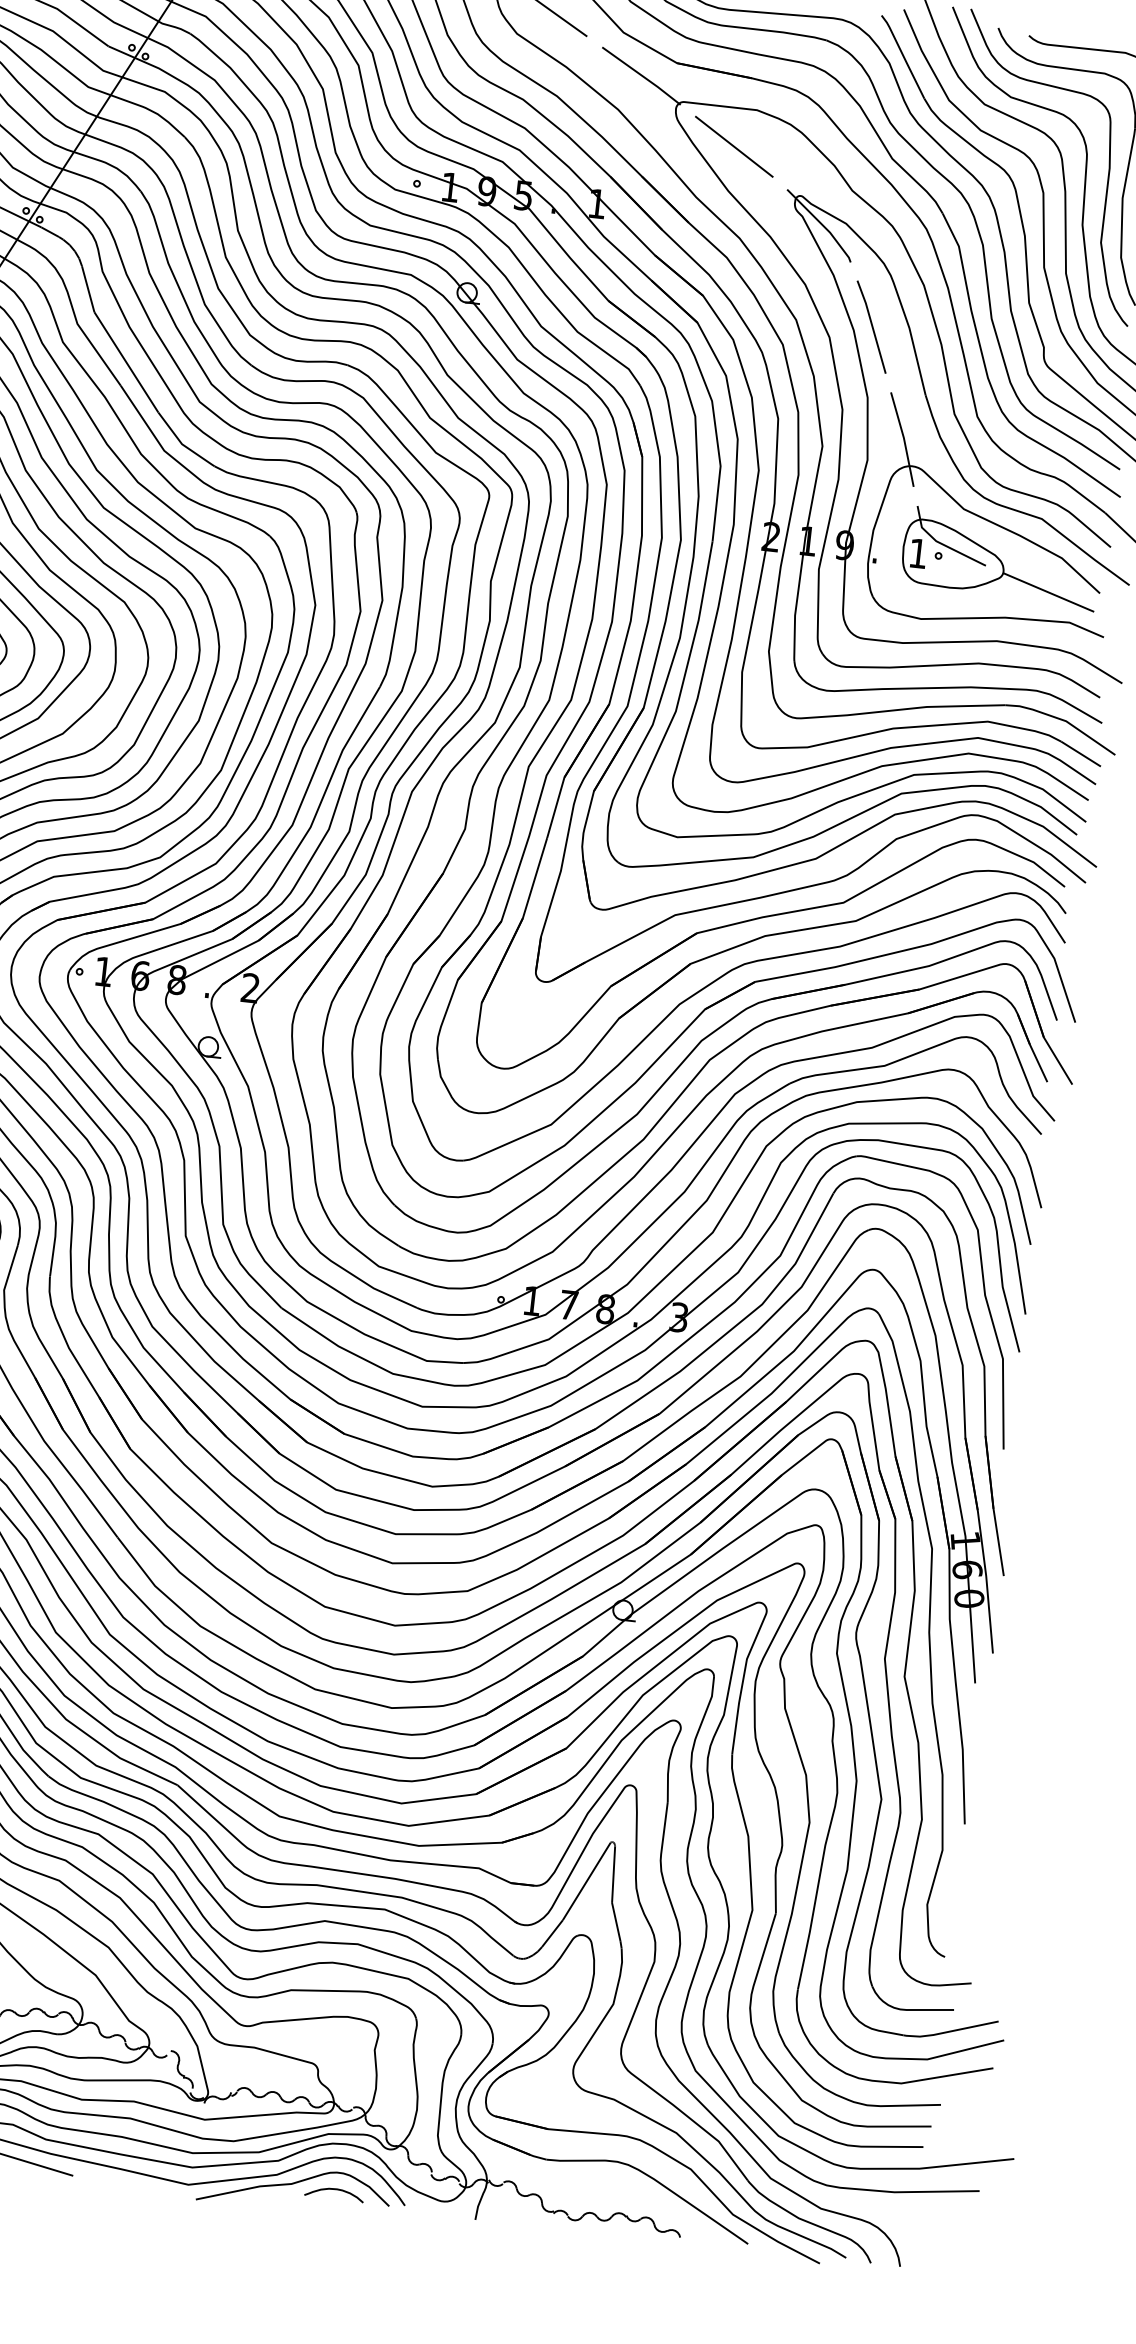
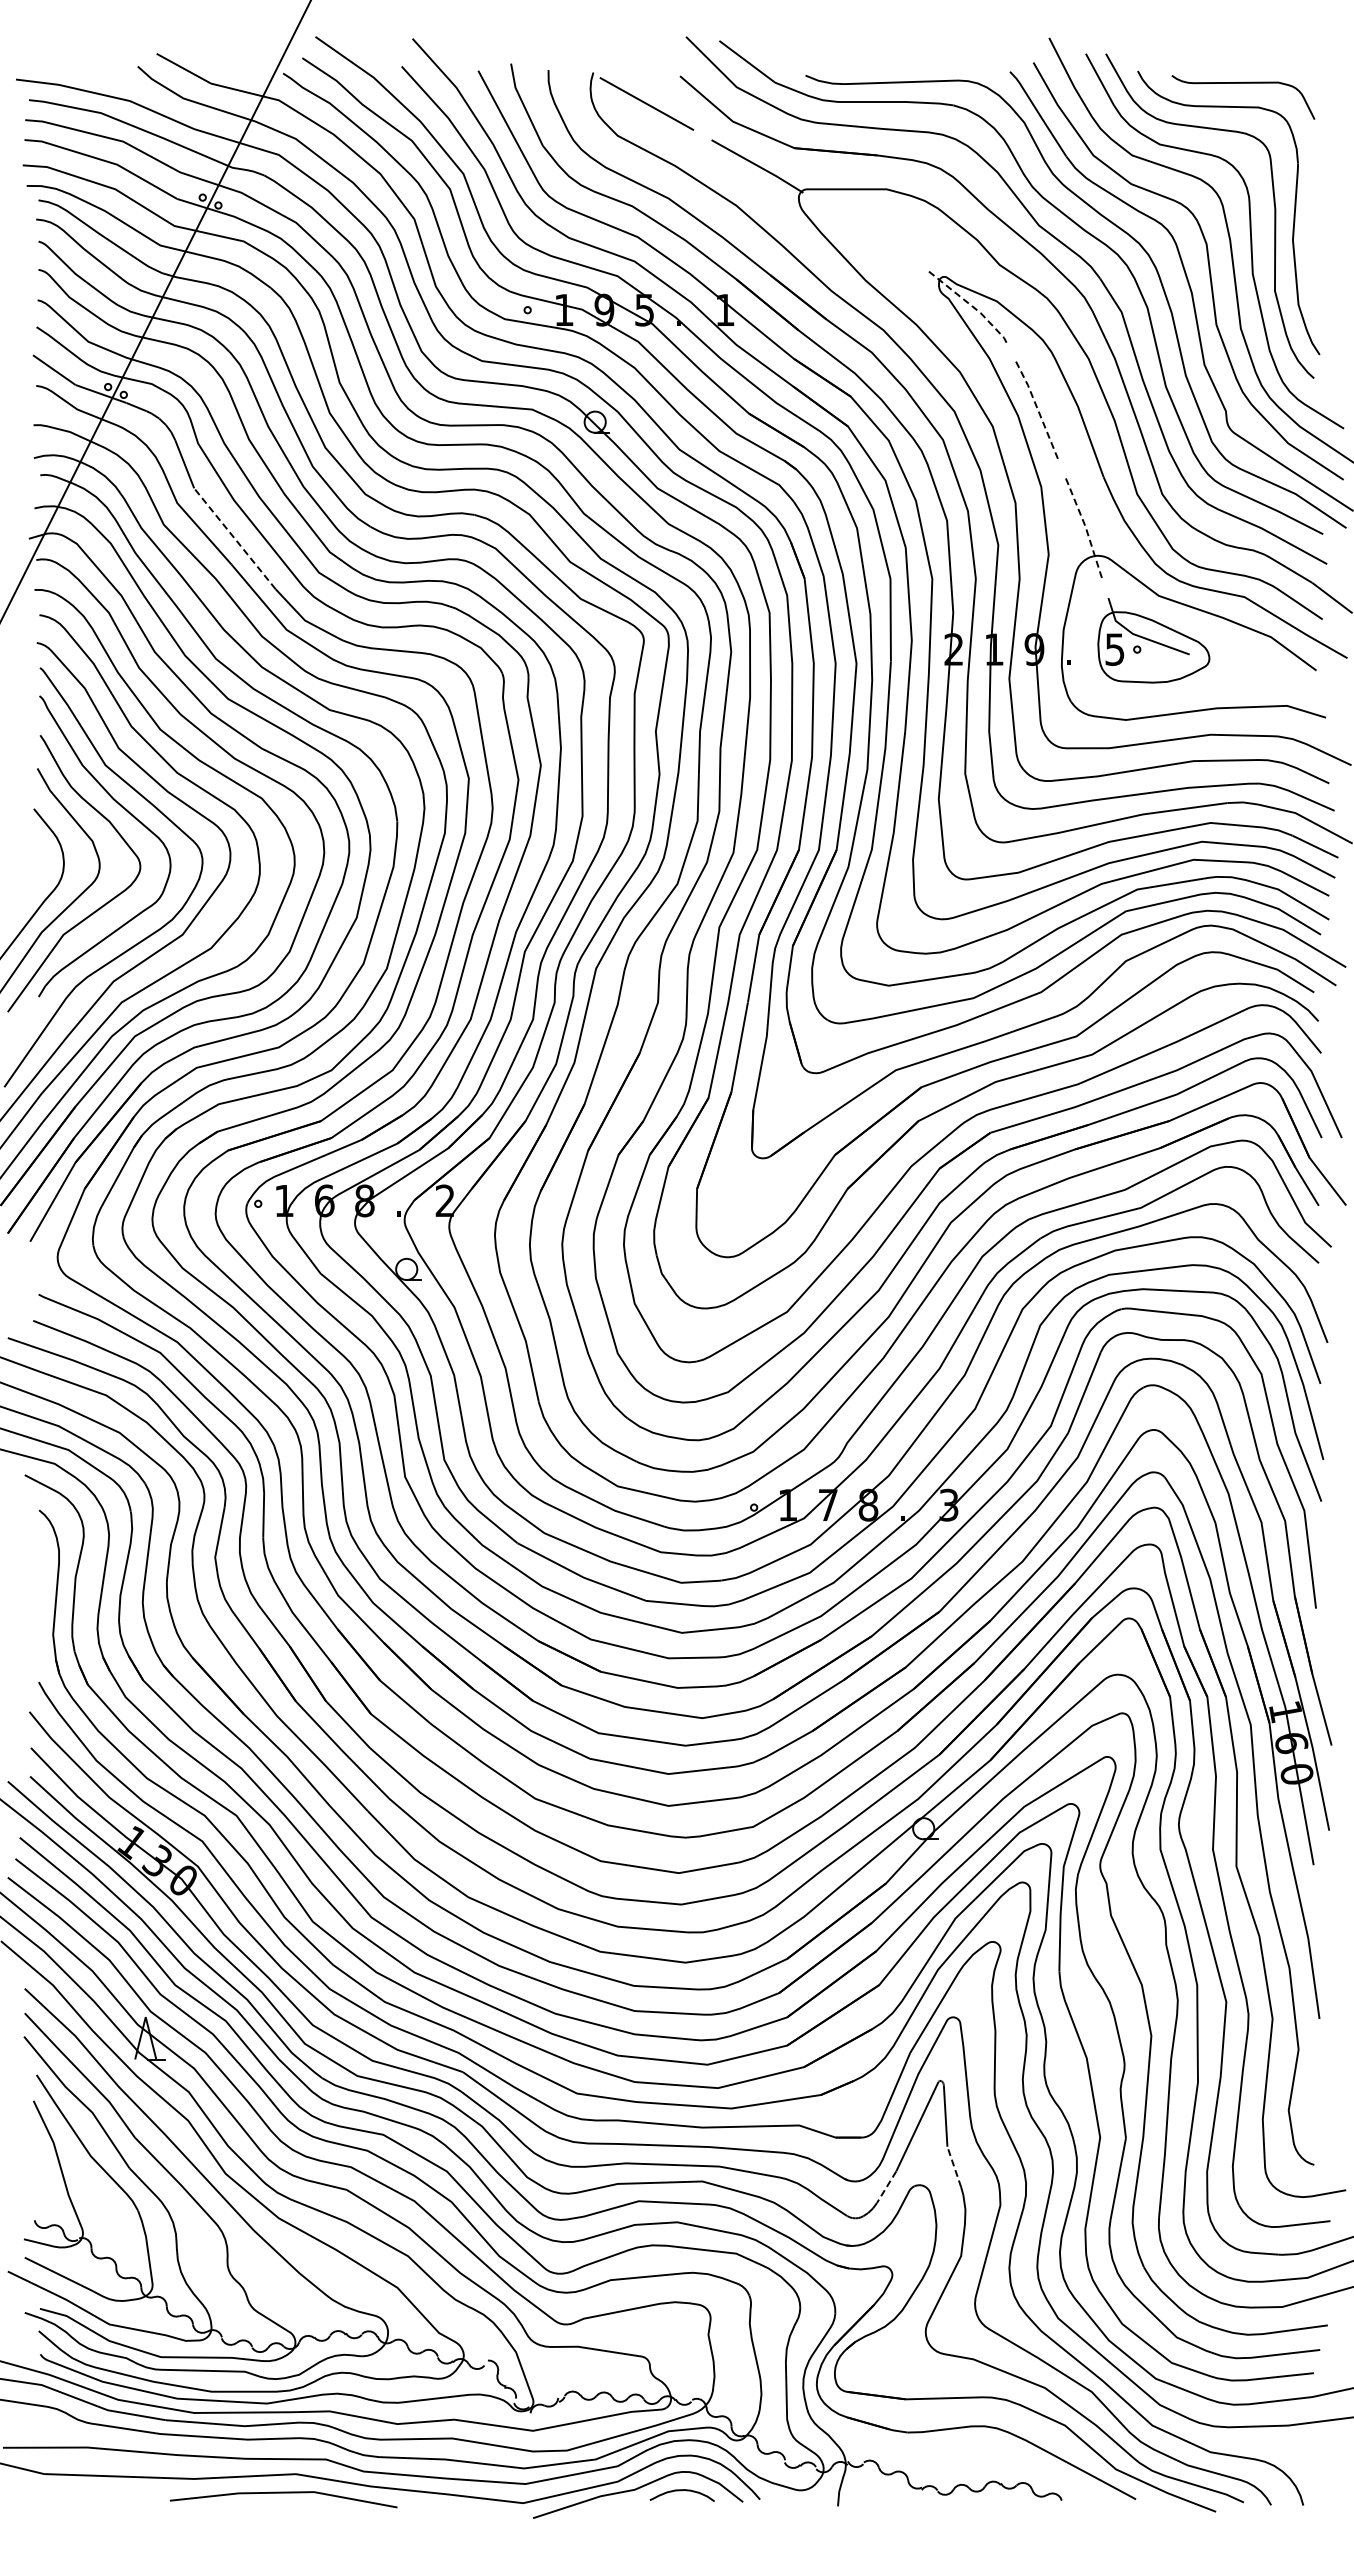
line: (734, 146) -> (866, 231), removed
line: (822, 224) -> (971, 305), solid -> dashed
line: (872, 326) -> (1037, 409), solid -> dashed
line: (126, 362) -> (234, 538), solid -> dashed
line: (903, 439) -> (1085, 527), solid -> dashed
text: (917, 553) -> (1114, 649), 1 -> 5
line: (1048, 592) -> (1260, 675), removed
line: (616, 1921) -> (954, 2166), solid -> dashed
line: (552, 1933) -> (886, 2187), solid -> dashed

